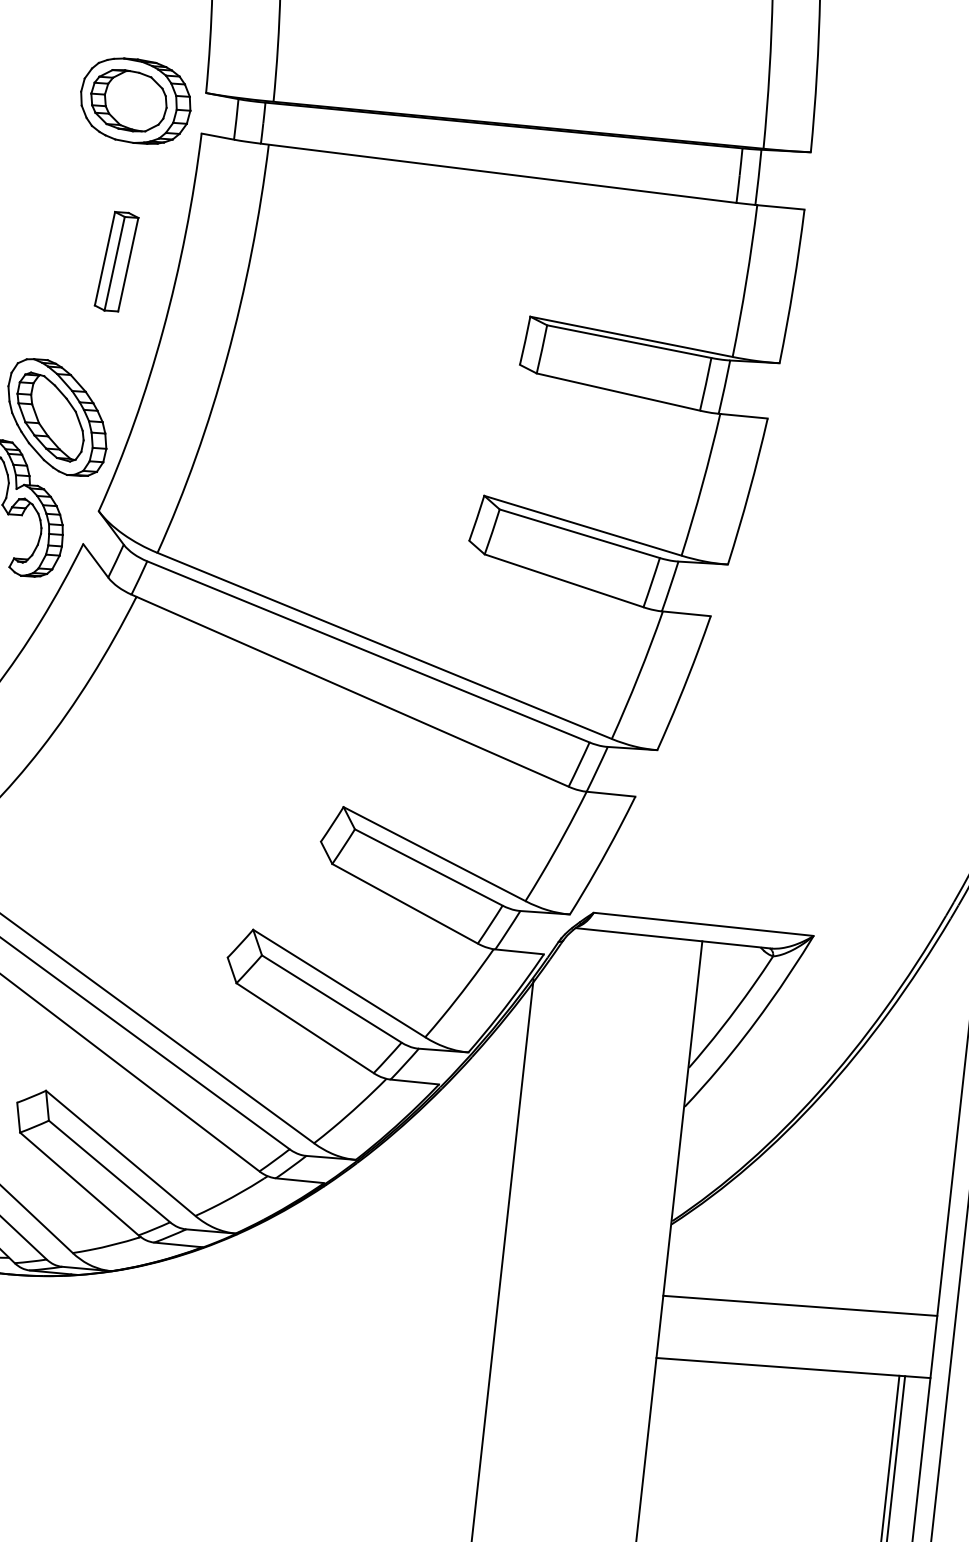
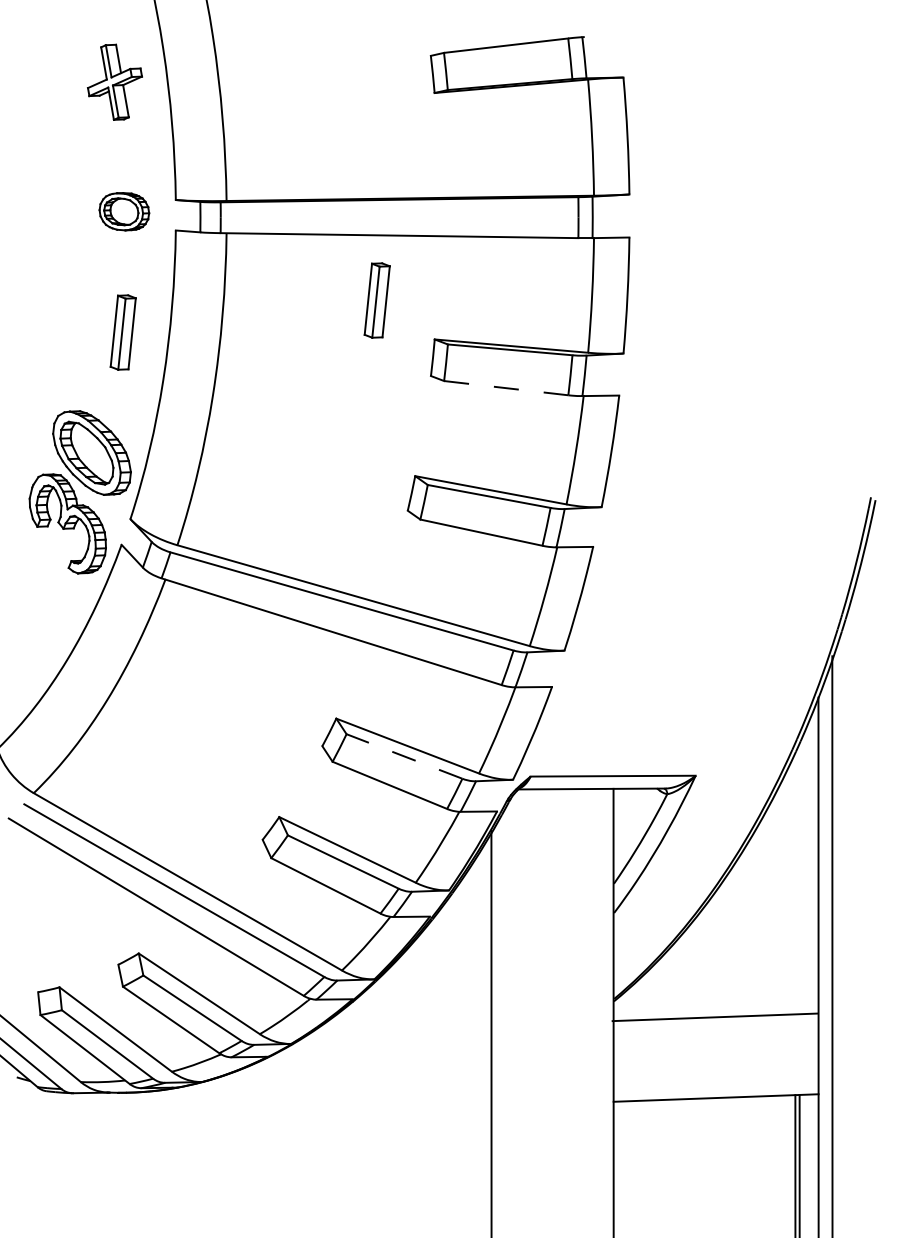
part: (136, 100) -> (124, 211), size x0.6
part: (458, 256) -> (376, 300), added
line: (618, 392) -> (506, 388), solid -> dashed
line: (428, 867) -> (404, 756), solid -> dashed
line: (799, 1305) -> (714, 1017), moved

